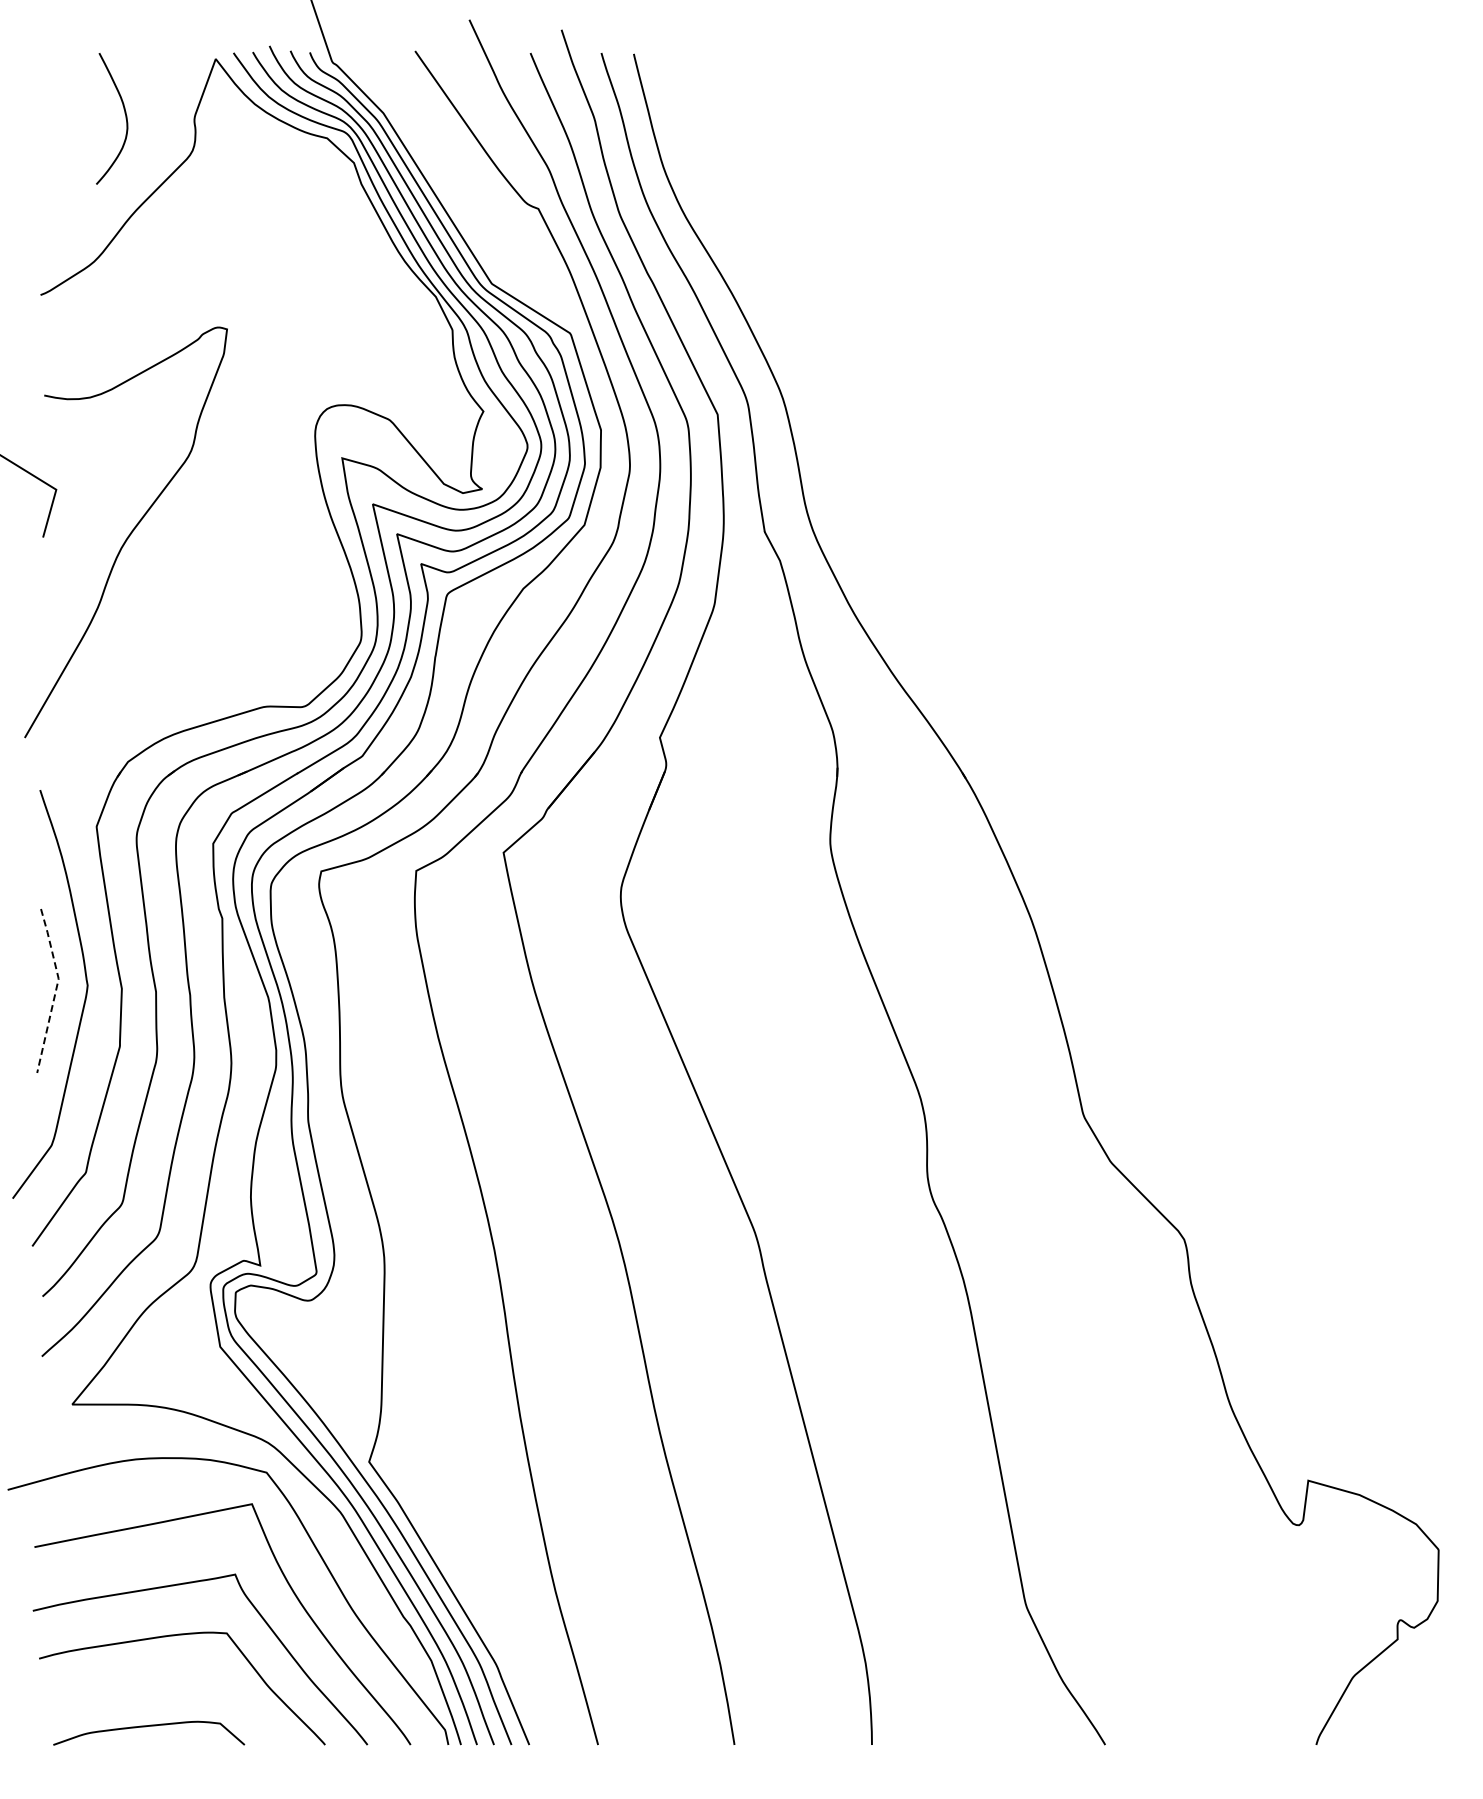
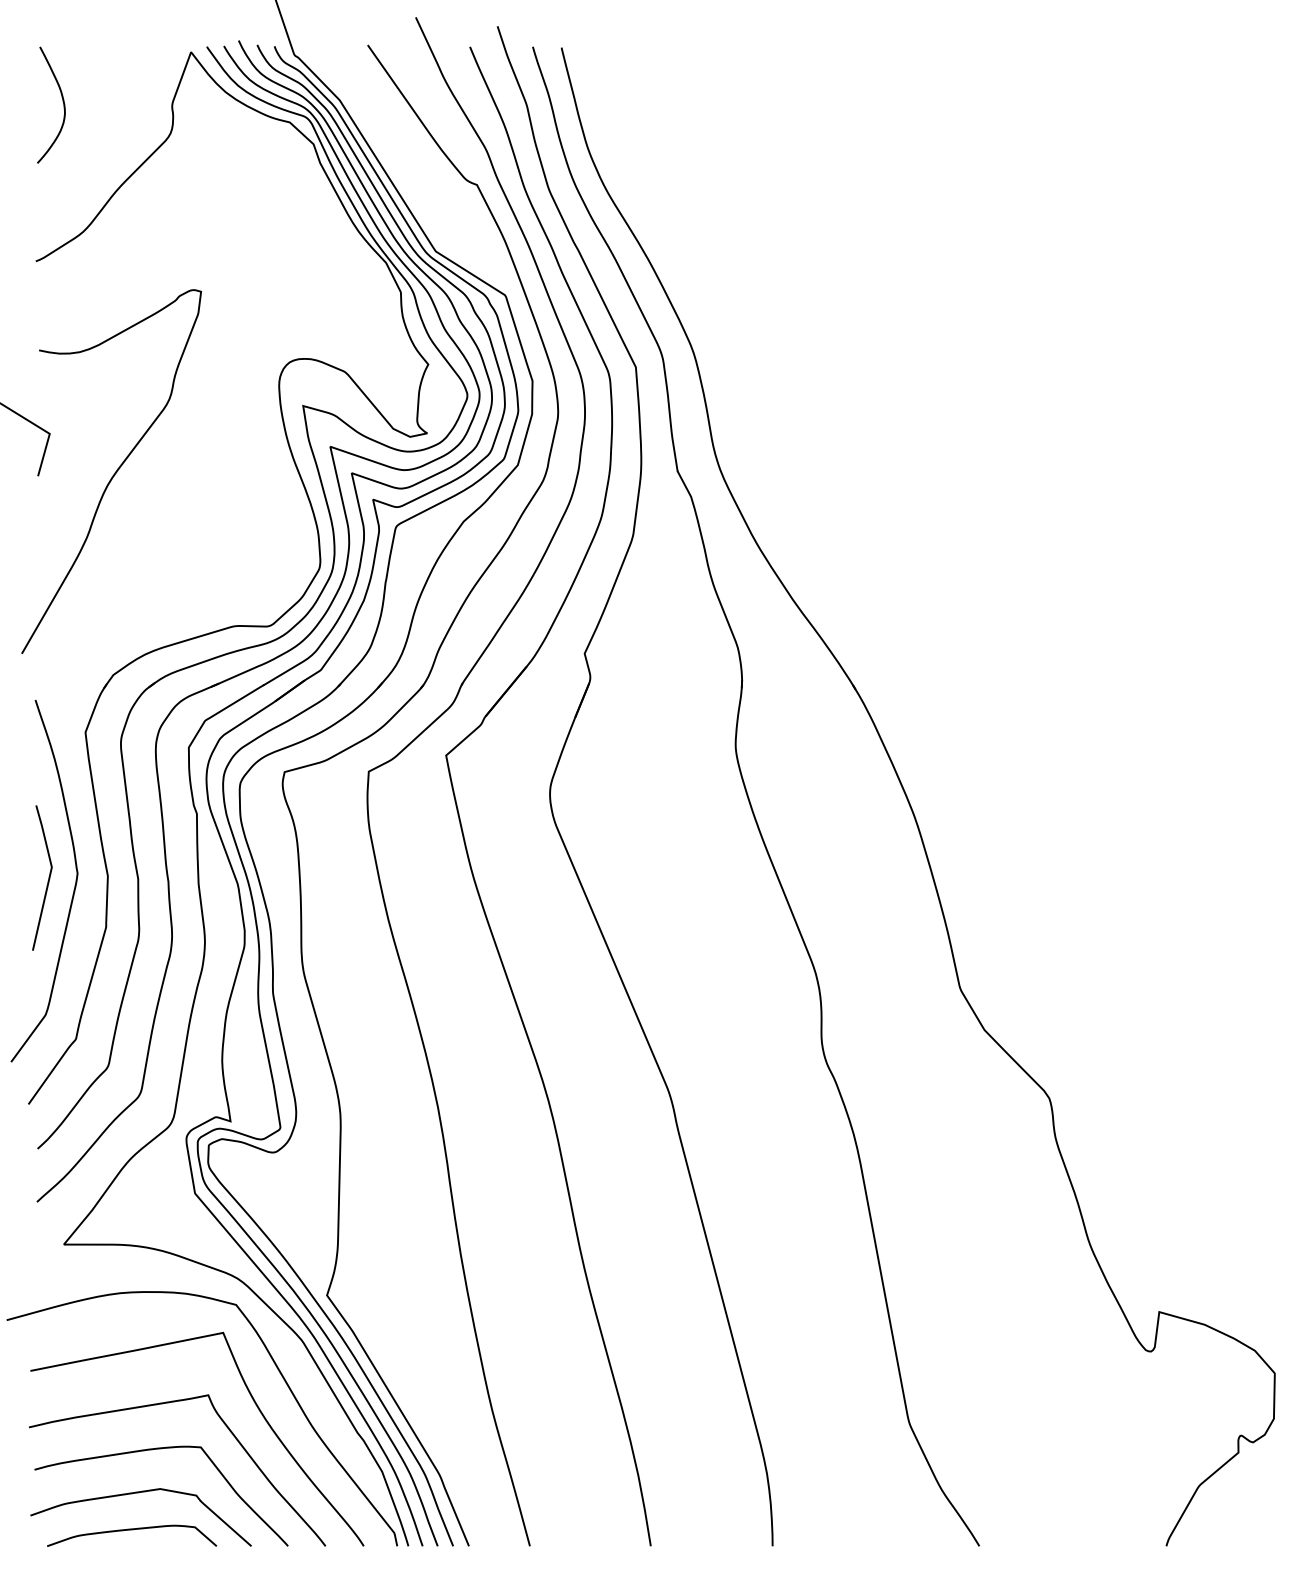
curve: (124, 113) -> (62, 100), moved
line: (56, 989) -> (49, 876), dashed -> solid
curve: (155, 1685) -> (137, 1493), added

